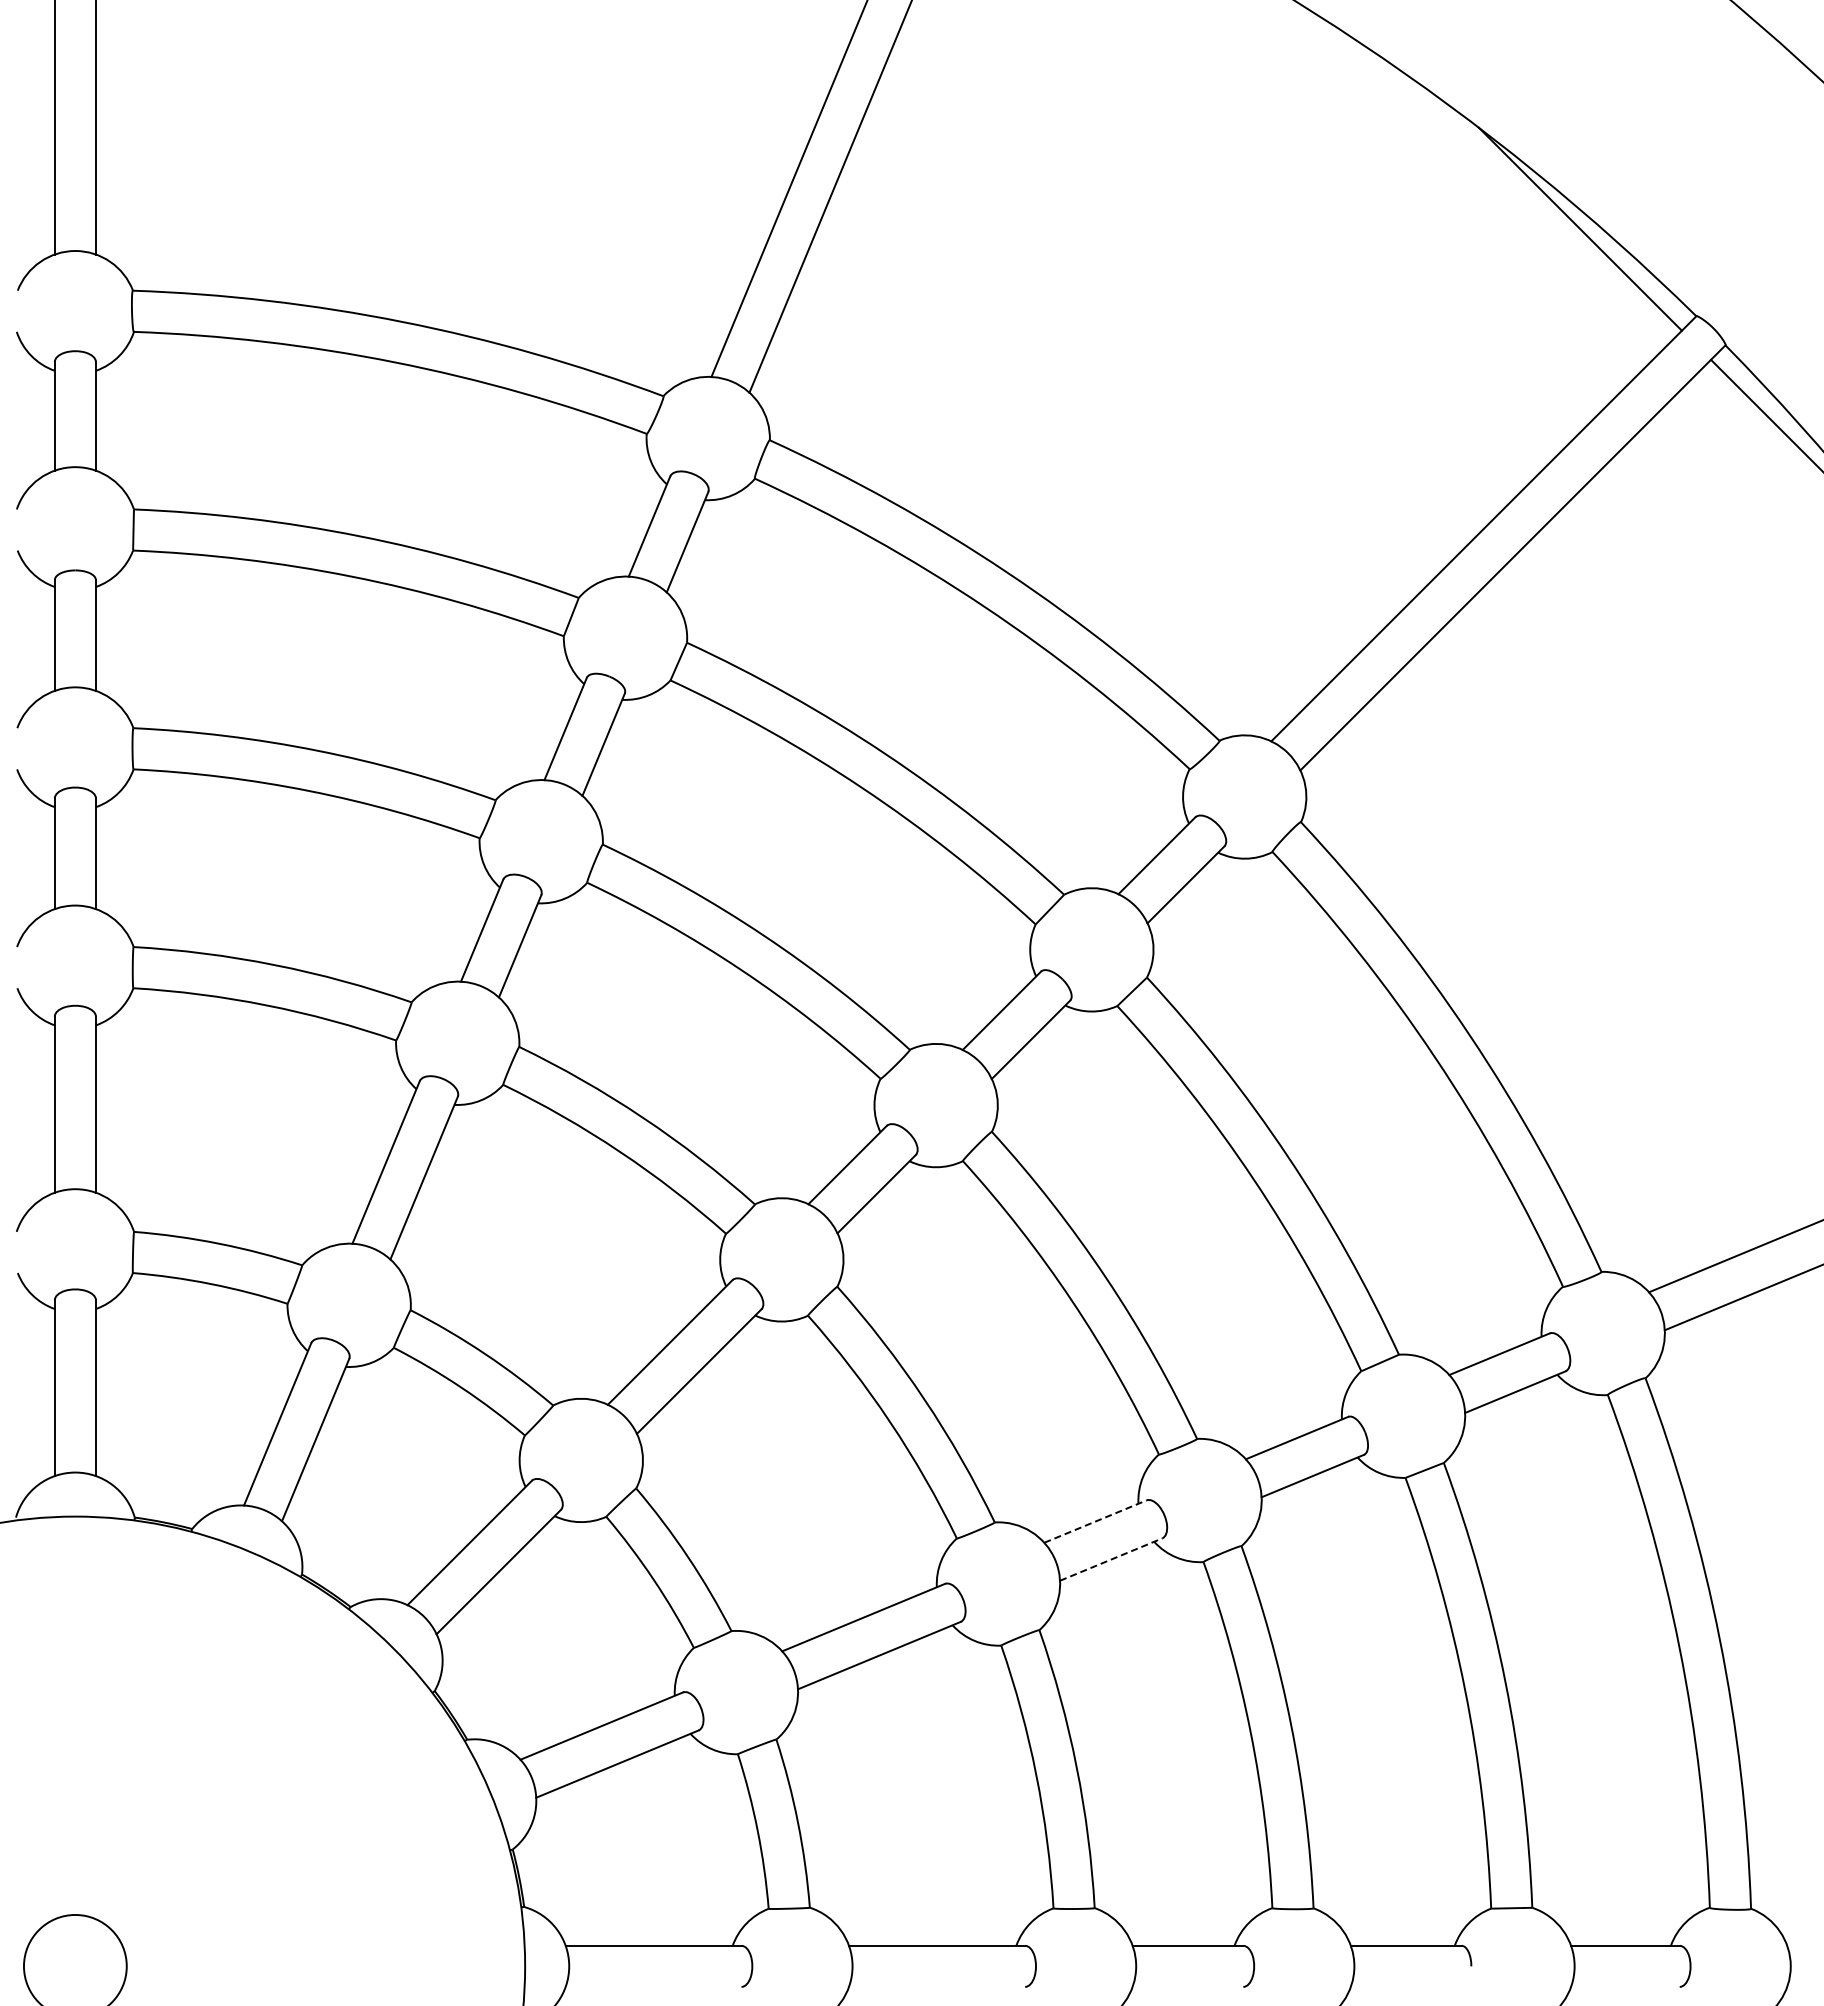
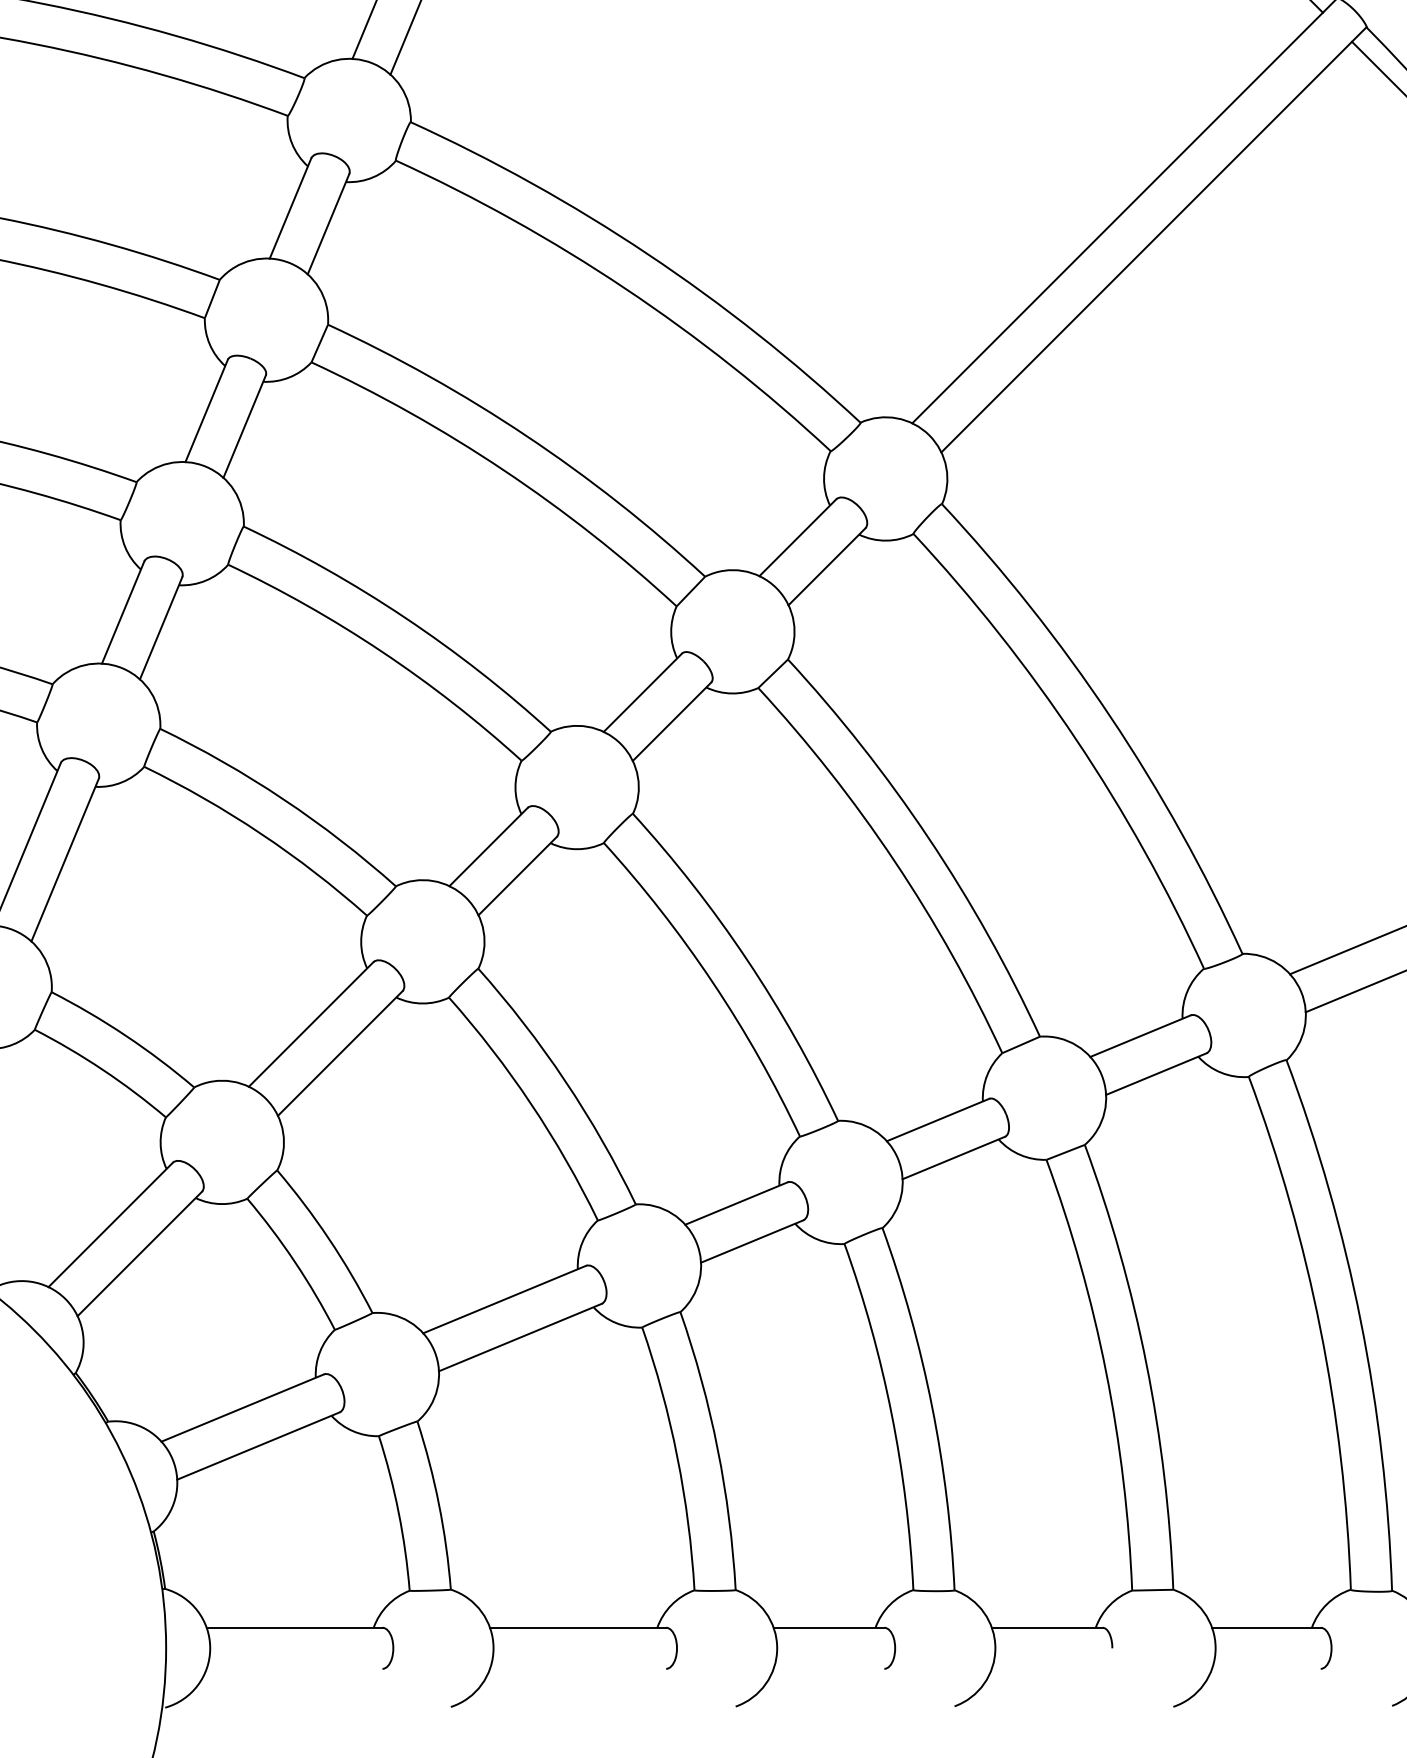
line: (1095, 1521) -> (736, 1203), dashed -> solid
line: (1111, 1559) -> (752, 1241), dashed -> solid

